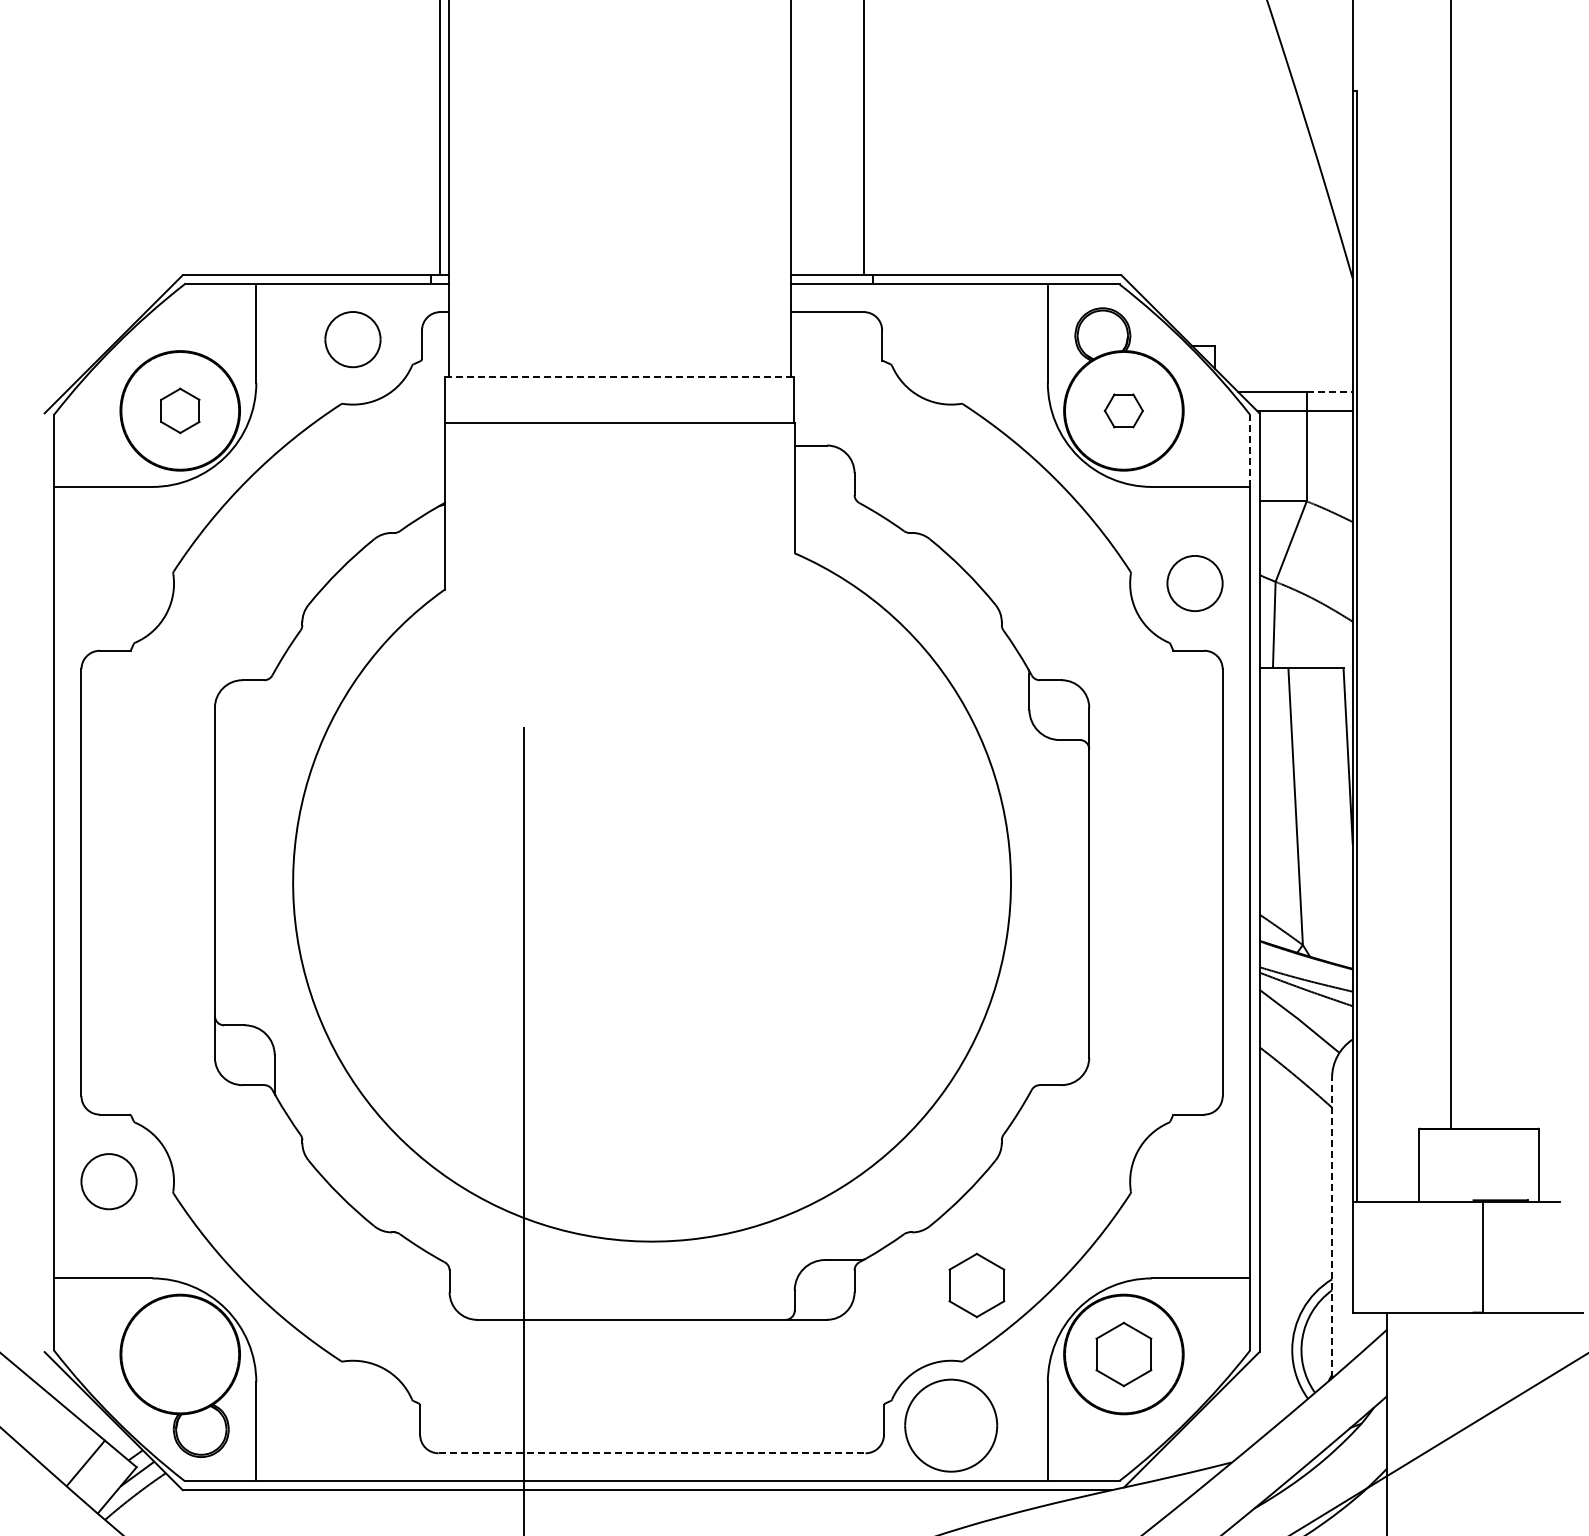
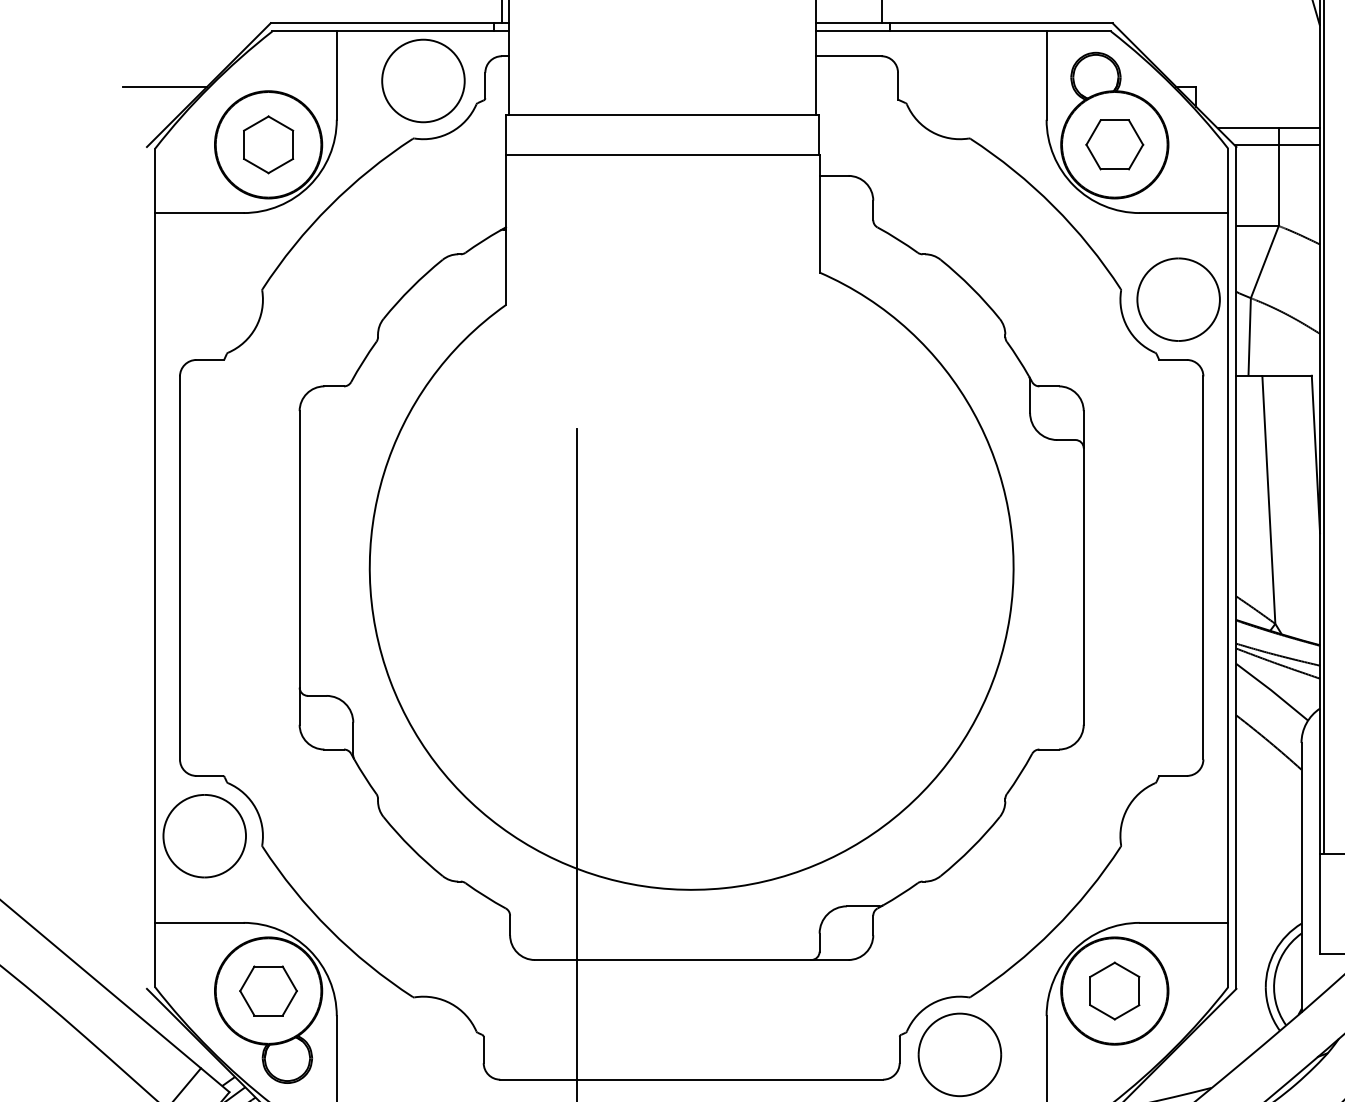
part: (352, 339) -> (423, 80), size x1.67
line: (64, 346) -> (164, 87), added
line: (620, 377) -> (663, 114), dashed -> solid
line: (1330, 392) -> (1300, 128), dashed -> solid
part: (180, 410) -> (268, 144), size x1.43
part: (1123, 410) -> (1114, 144), size x1.67
line: (1250, 451) -> (1228, 181), dashed -> solid
part: (1194, 583) -> (1178, 299), size x1.67
part: (108, 1181) -> (204, 835), size x1.67
line: (1332, 1227) -> (1301, 877), dashed -> solid
part: (976, 1285) -> (982, 929), removed
part: (179, 1354) -> (267, 991), added
line: (652, 1453) -> (692, 1079), dashed -> solid

